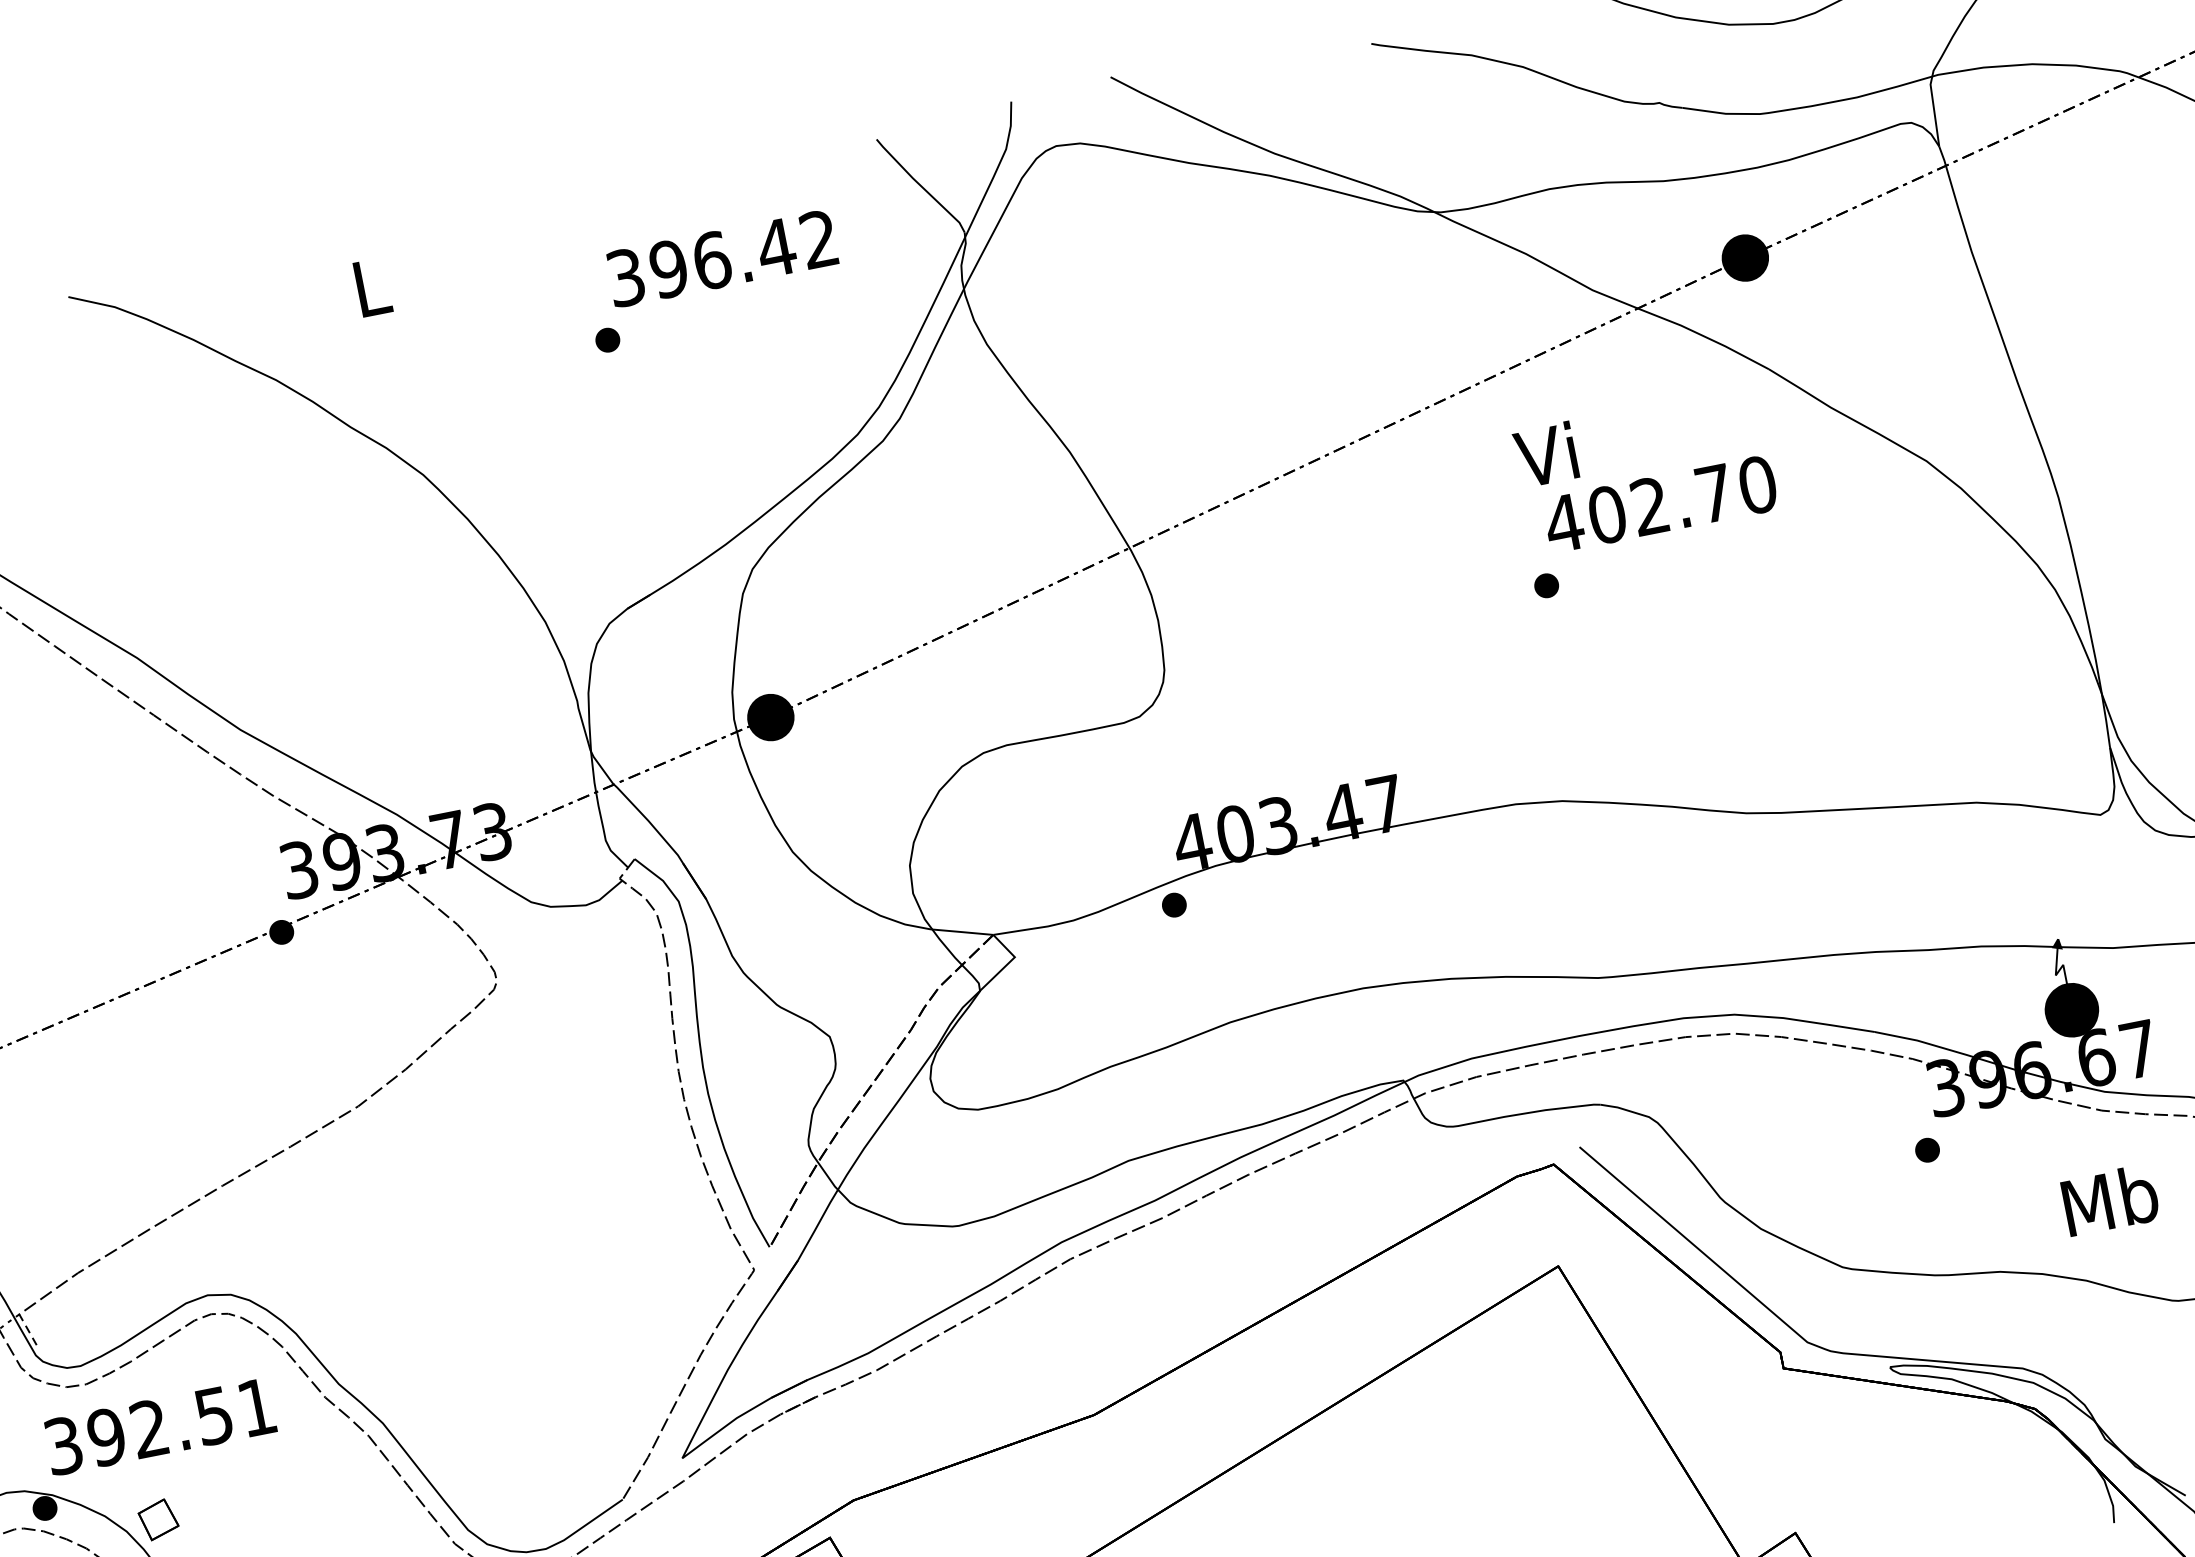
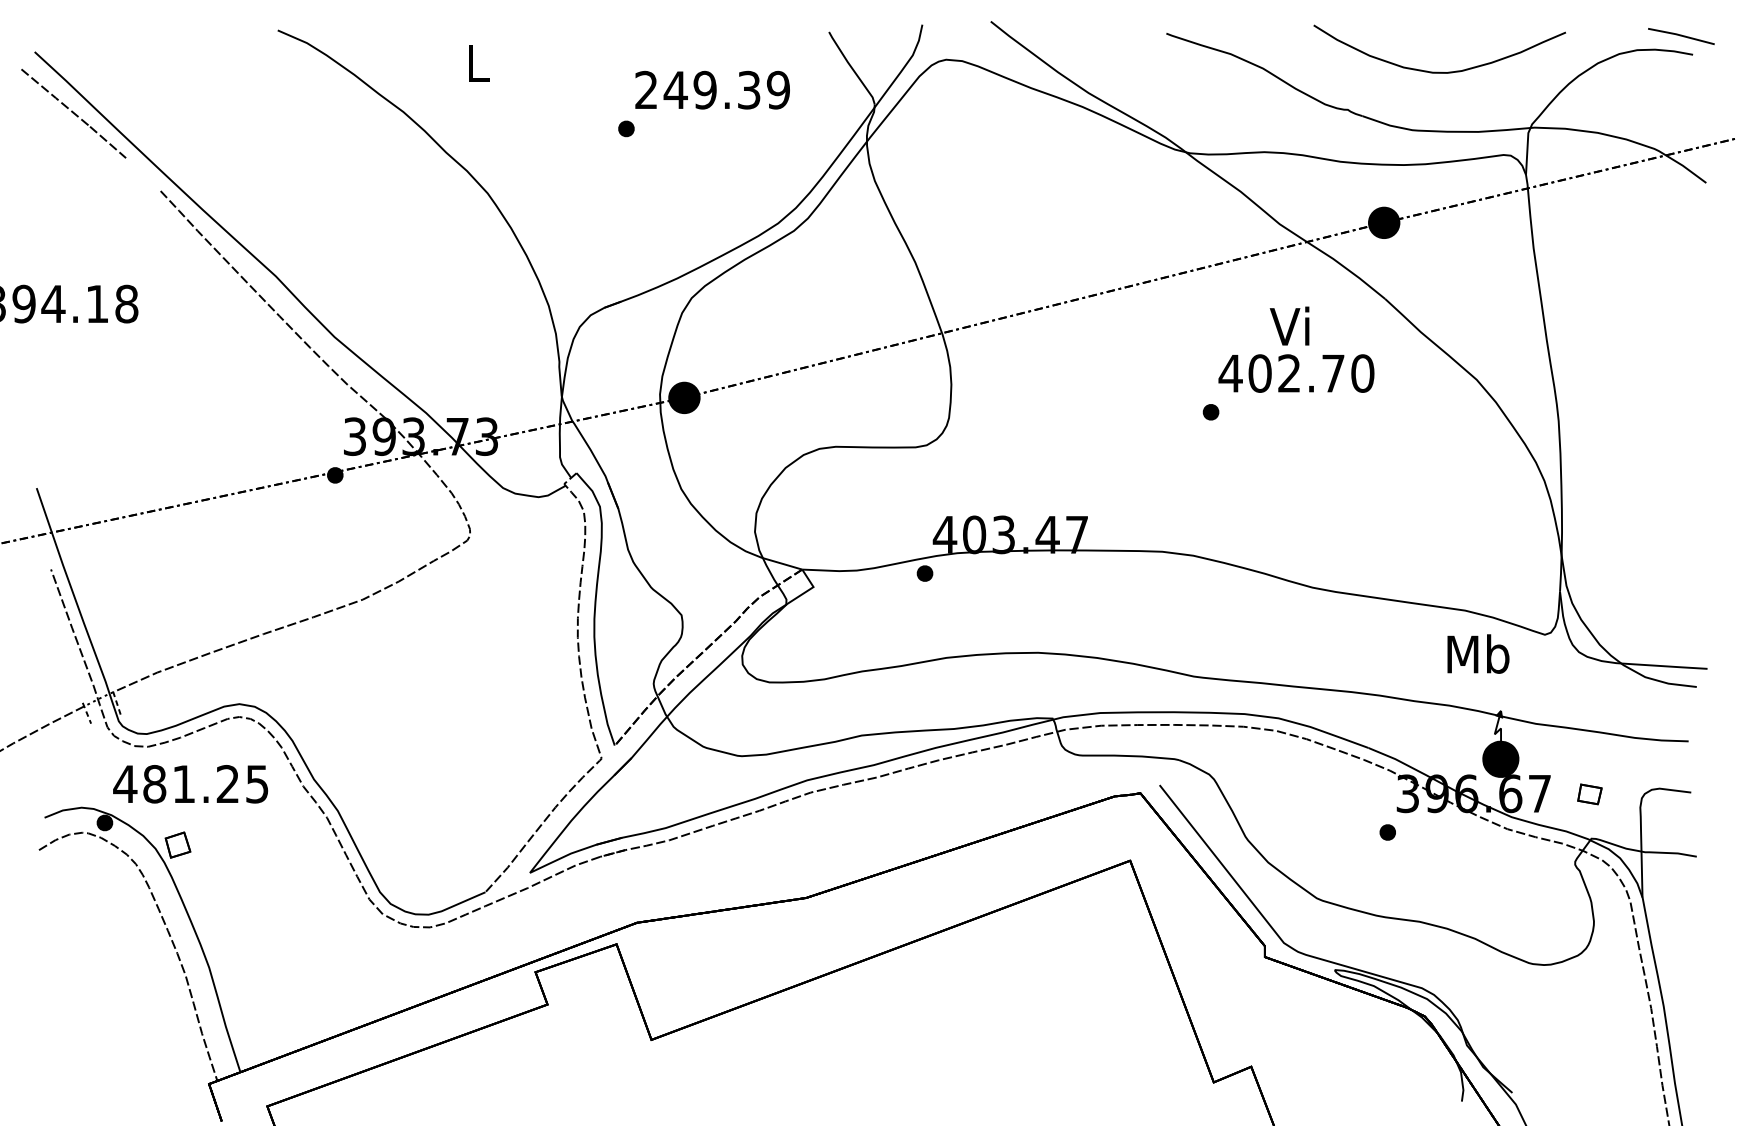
text: (722, 257) -> (712, 89), 396.42 -> 249.39
text: (1545, 453) -> (1289, 325), moved
text: (2110, 1199) -> (1478, 653), moved
text: (159, 1427) -> (190, 784), 392.51 -> 481.25

